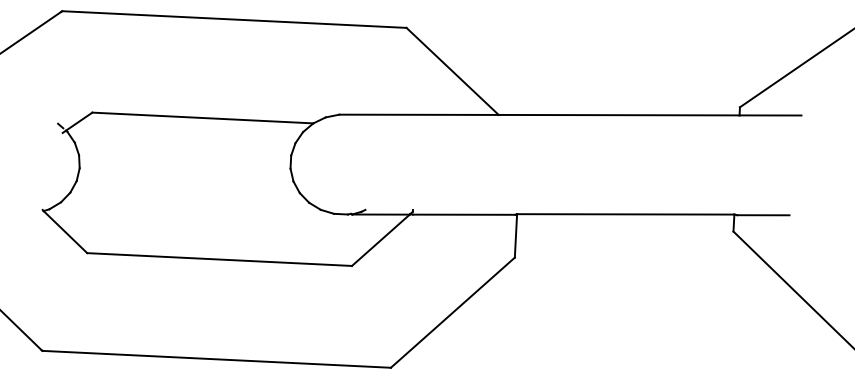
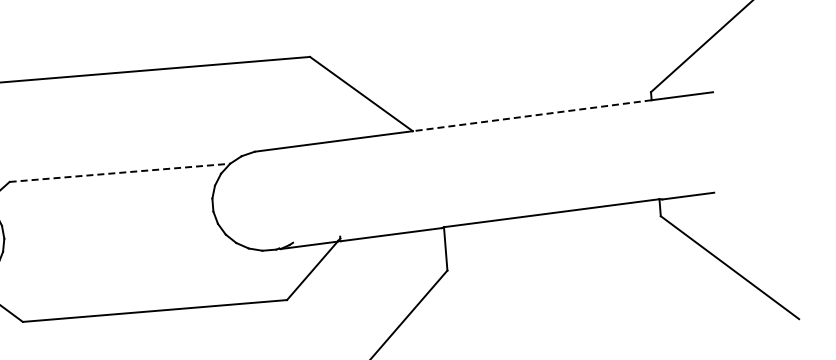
line: (618, 115) -> (531, 116), solid -> dashed
line: (202, 118) -> (119, 173), solid -> dashed

